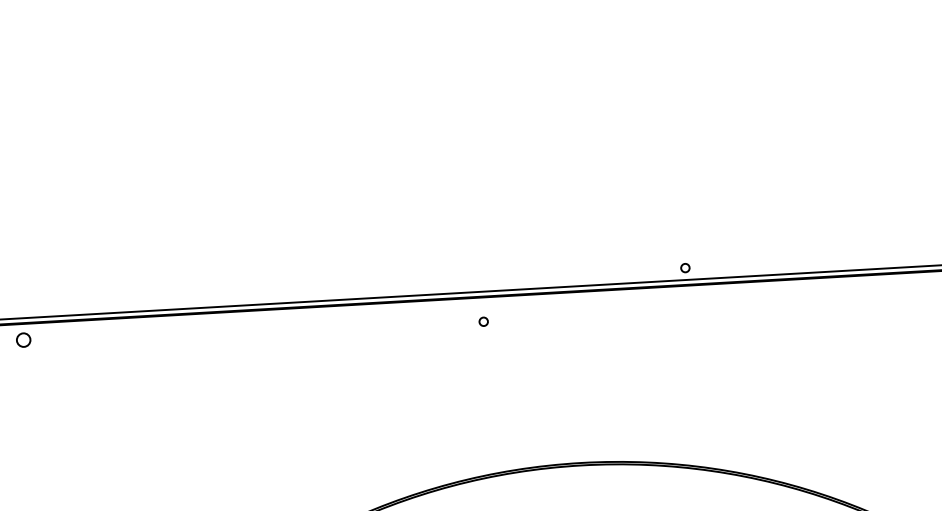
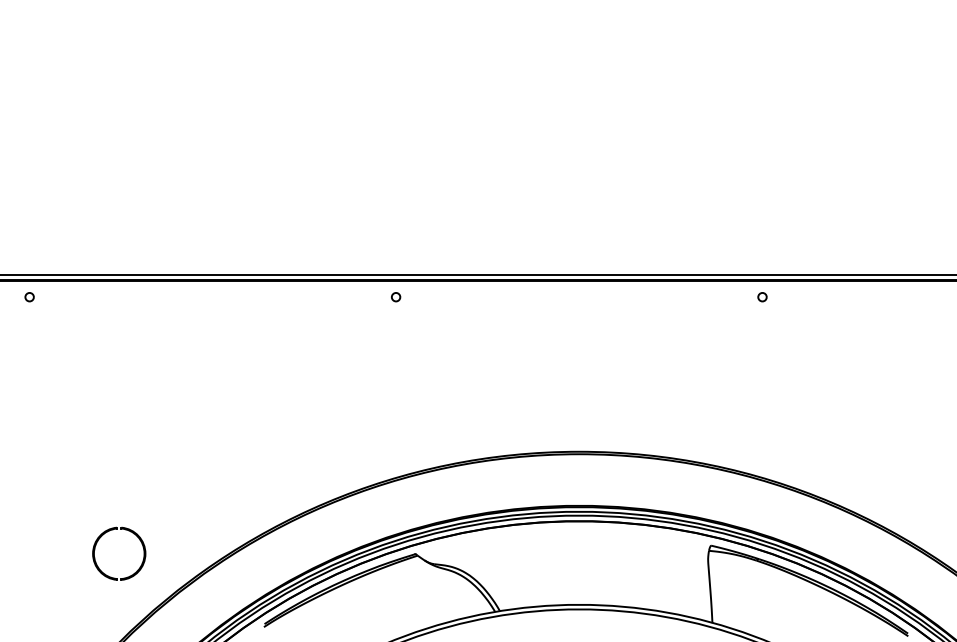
circle: (685, 268) -> (762, 297), moved
circle: (484, 322) -> (396, 297), moved
circle: (23, 340) -> (29, 297), size x0.62

